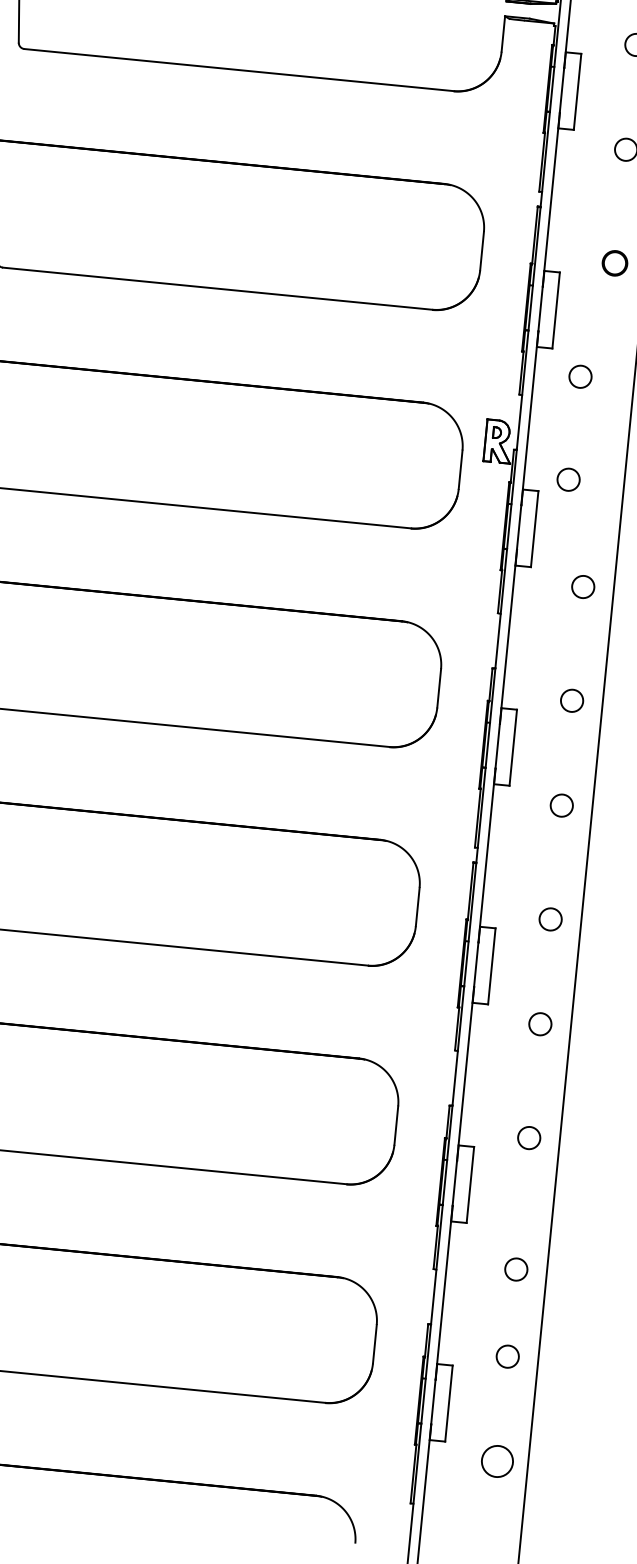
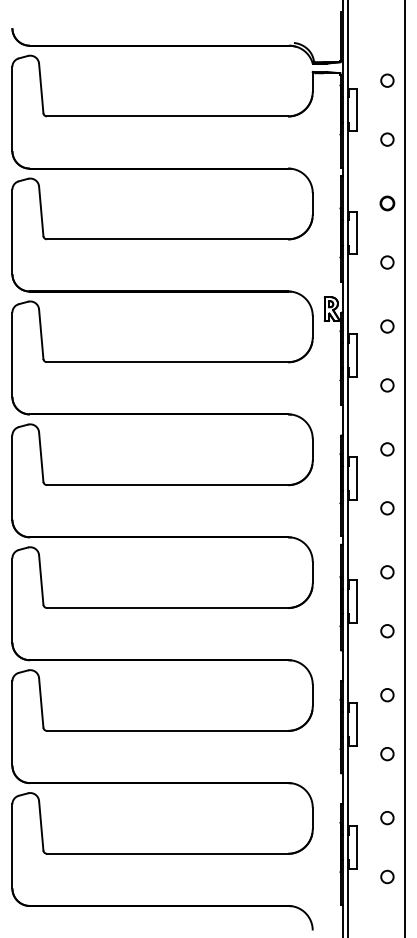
circle: (580, 376) -> (387, 262), moved
circle: (568, 479) -> (387, 326), moved
circle: (516, 1270) -> (387, 754), moved
circle: (497, 1460) -> (387, 876), size x0.71

